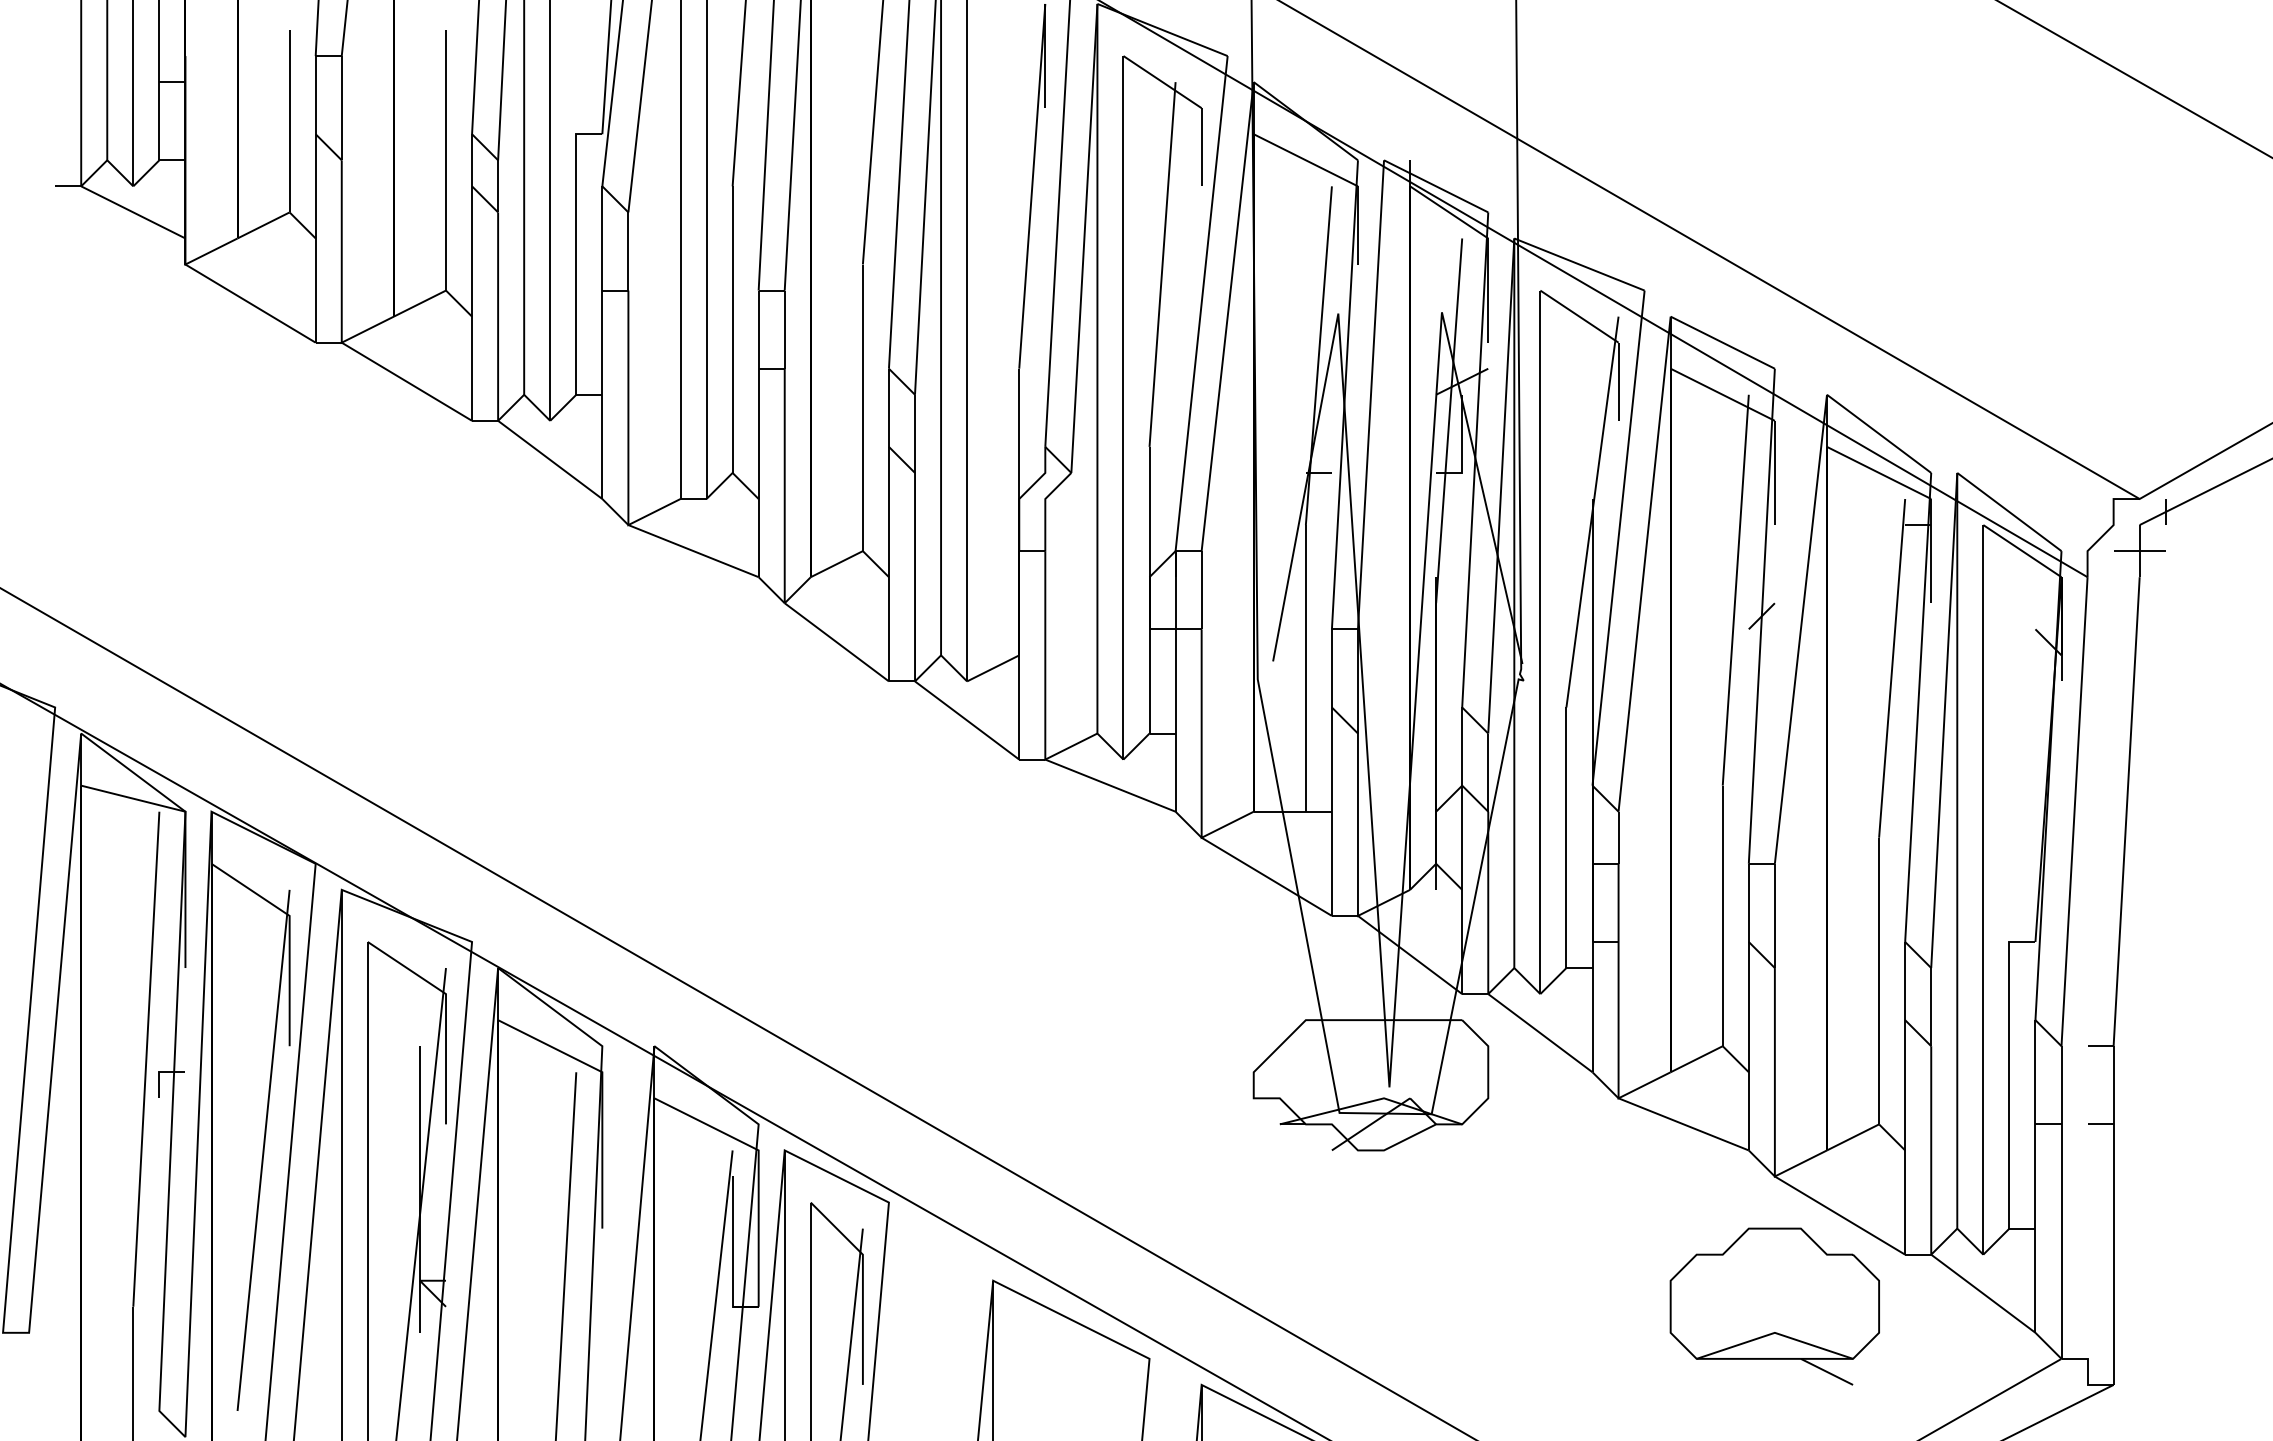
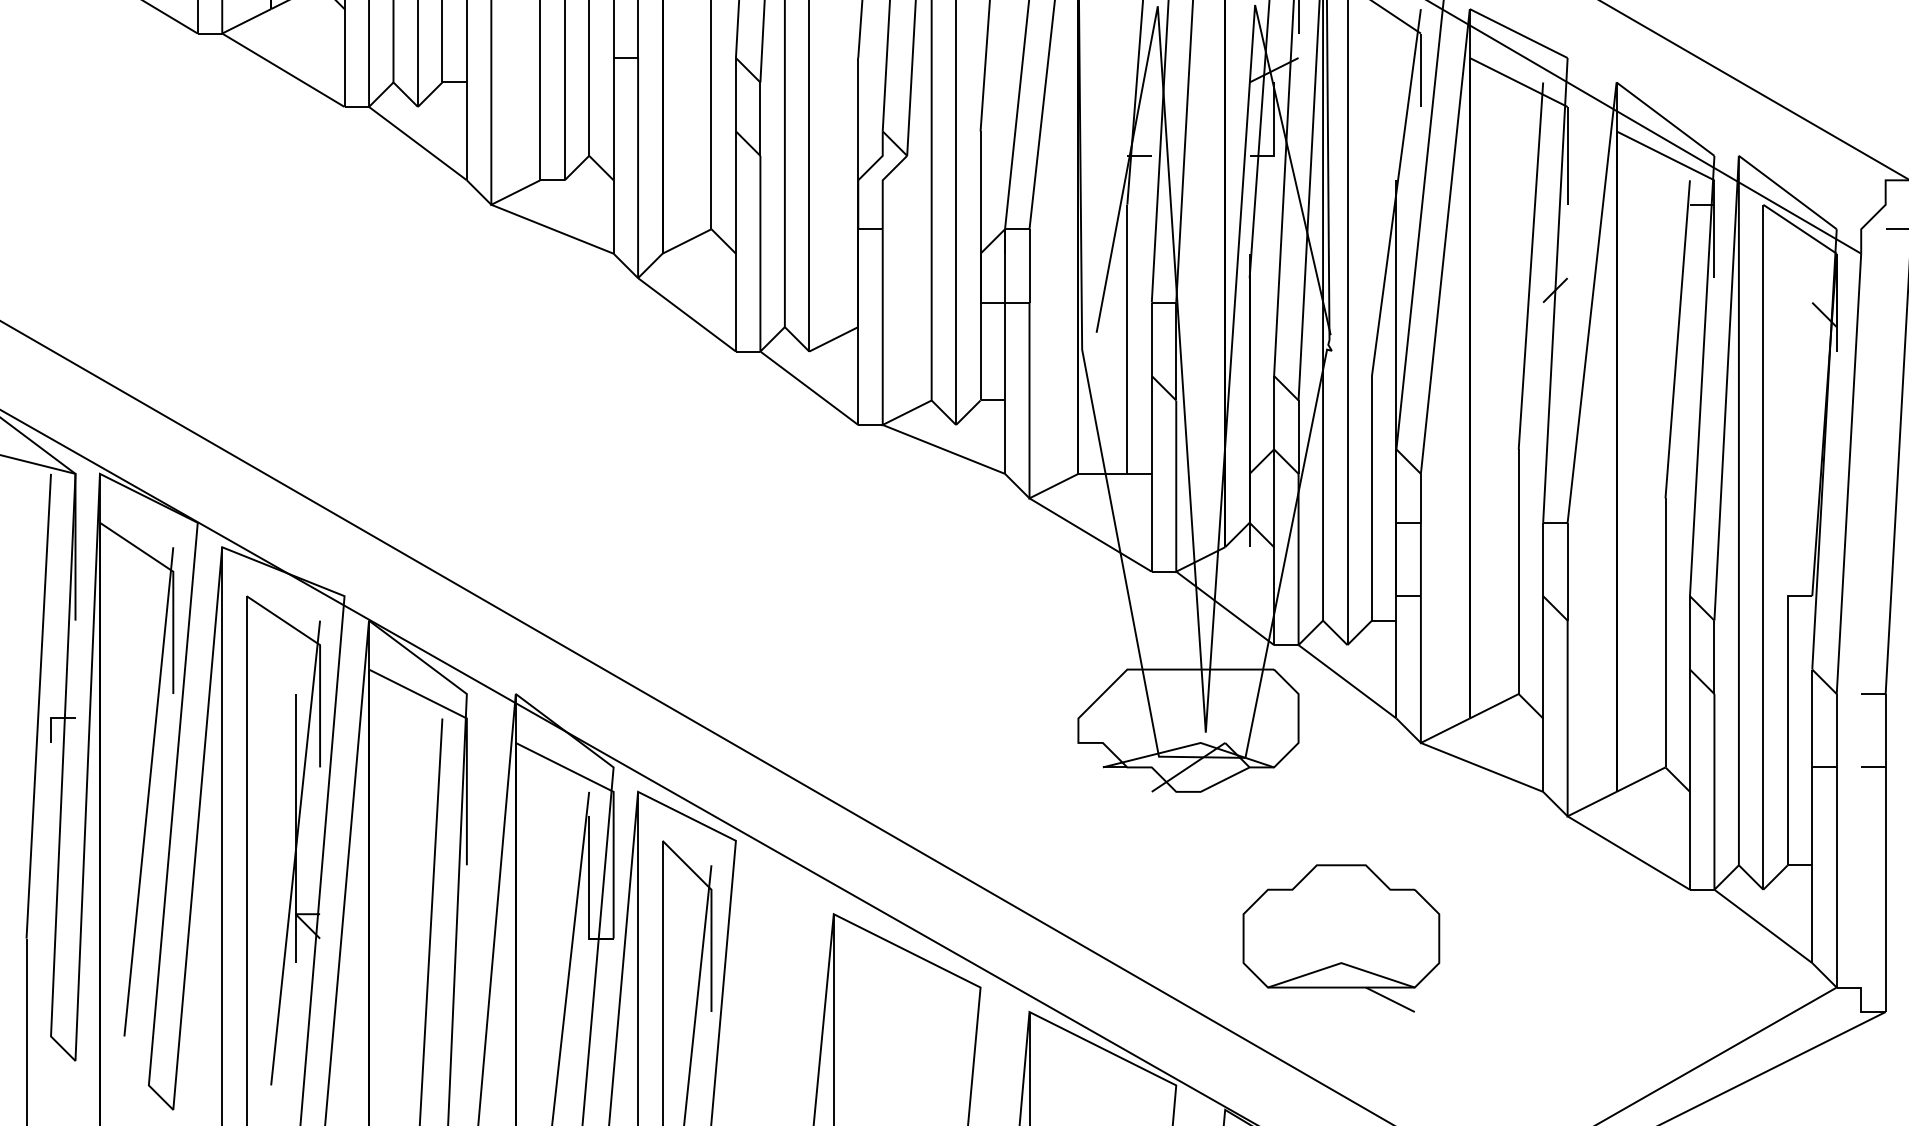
part: (1774, 1306) -> (1341, 938), moved

